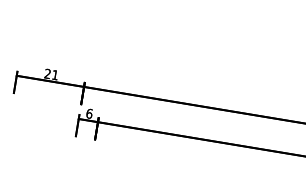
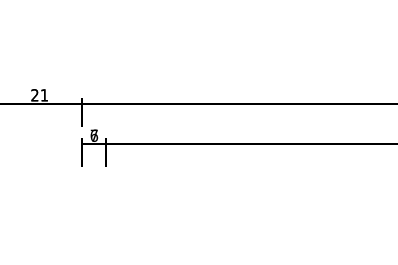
text: (89, 113) -> (94, 135), 6 -> 7

